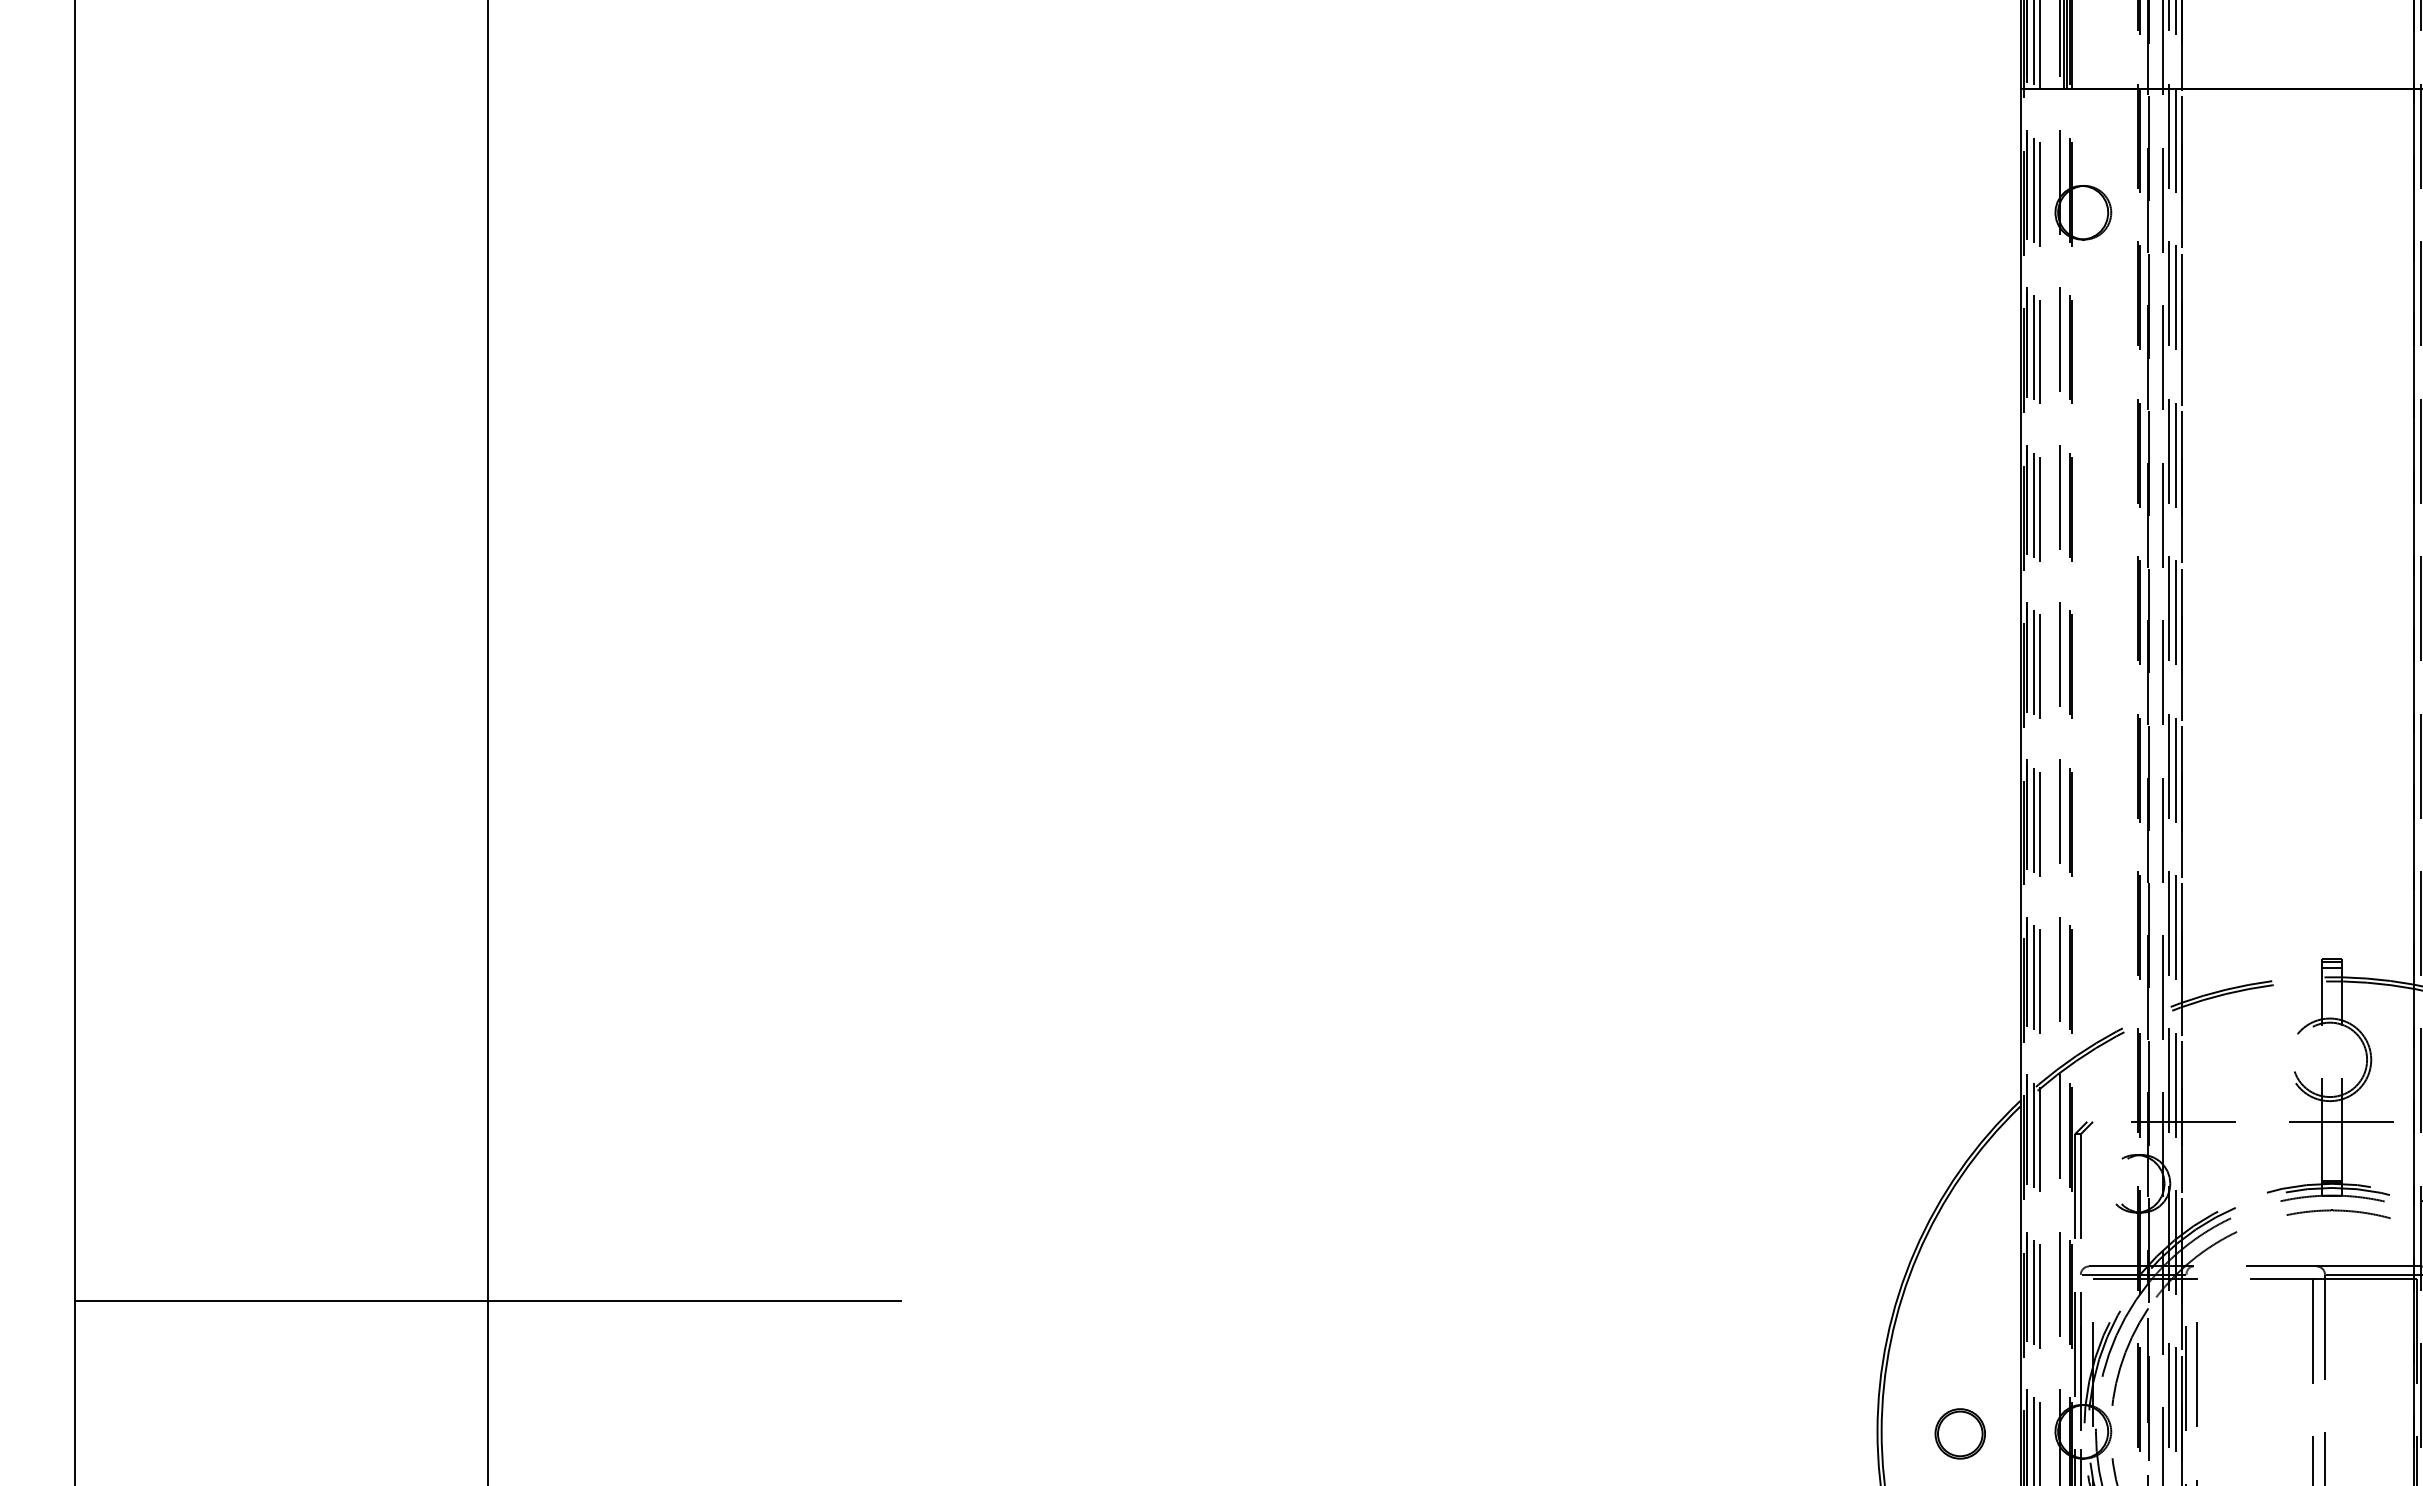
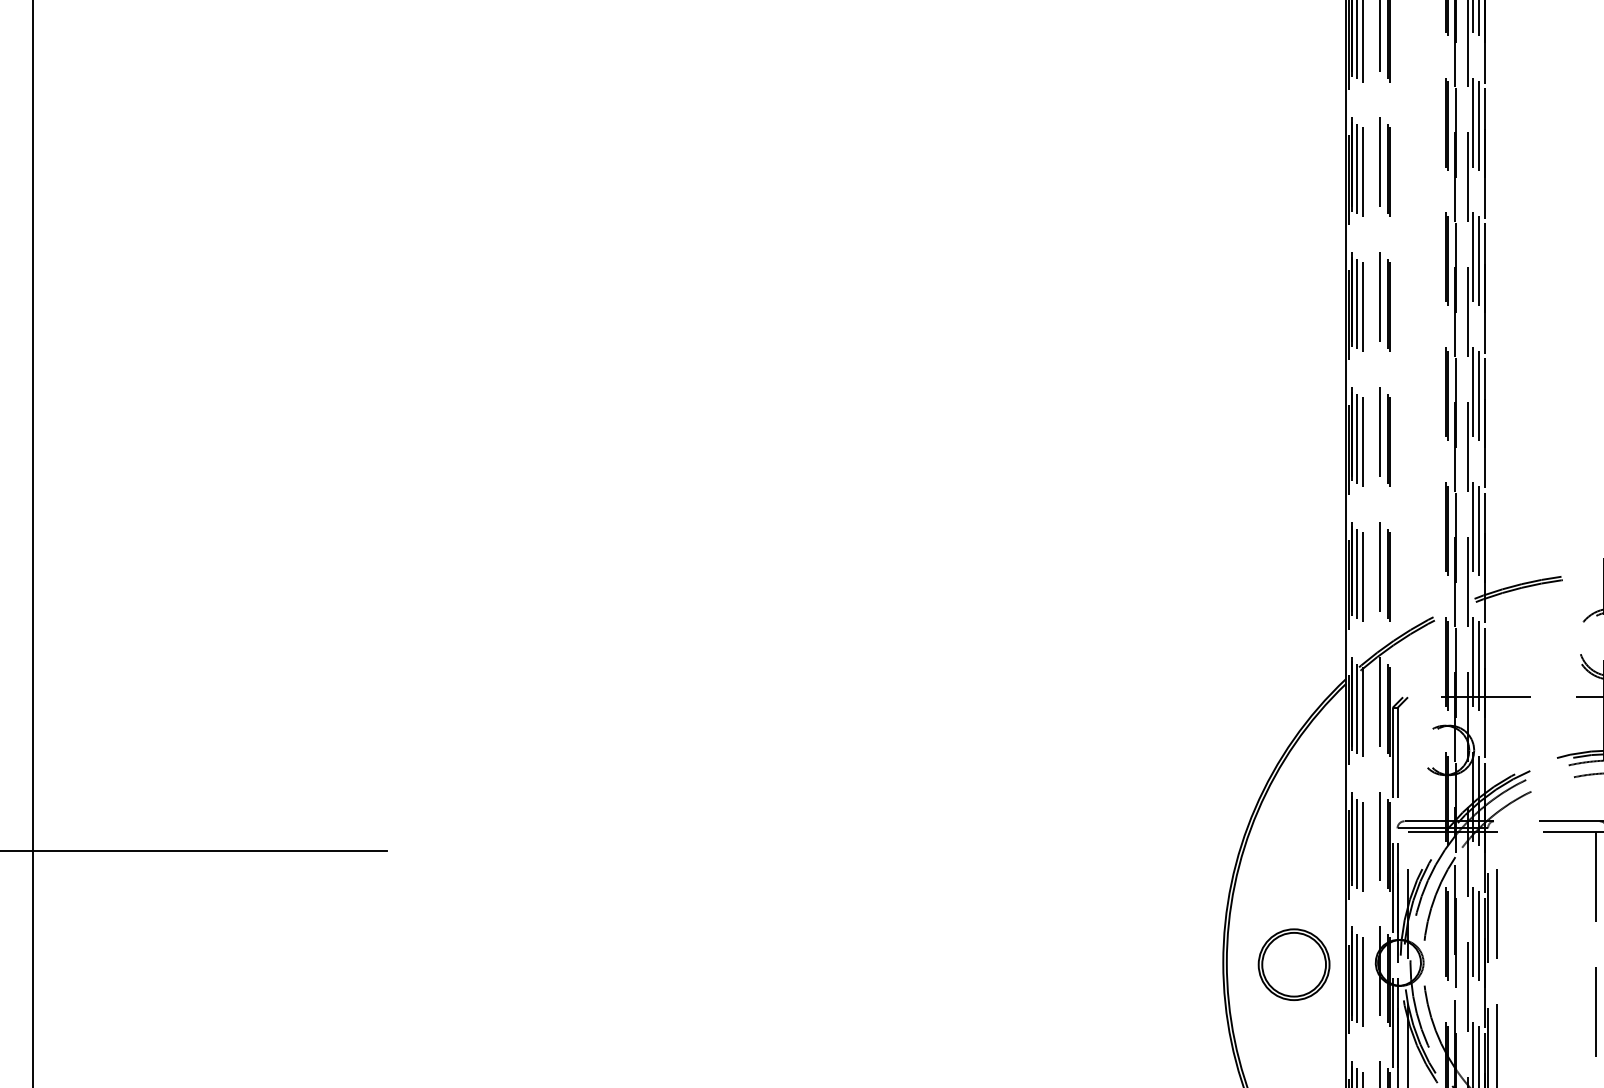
part: (1960, 1433) -> (1294, 964), size x1.67

